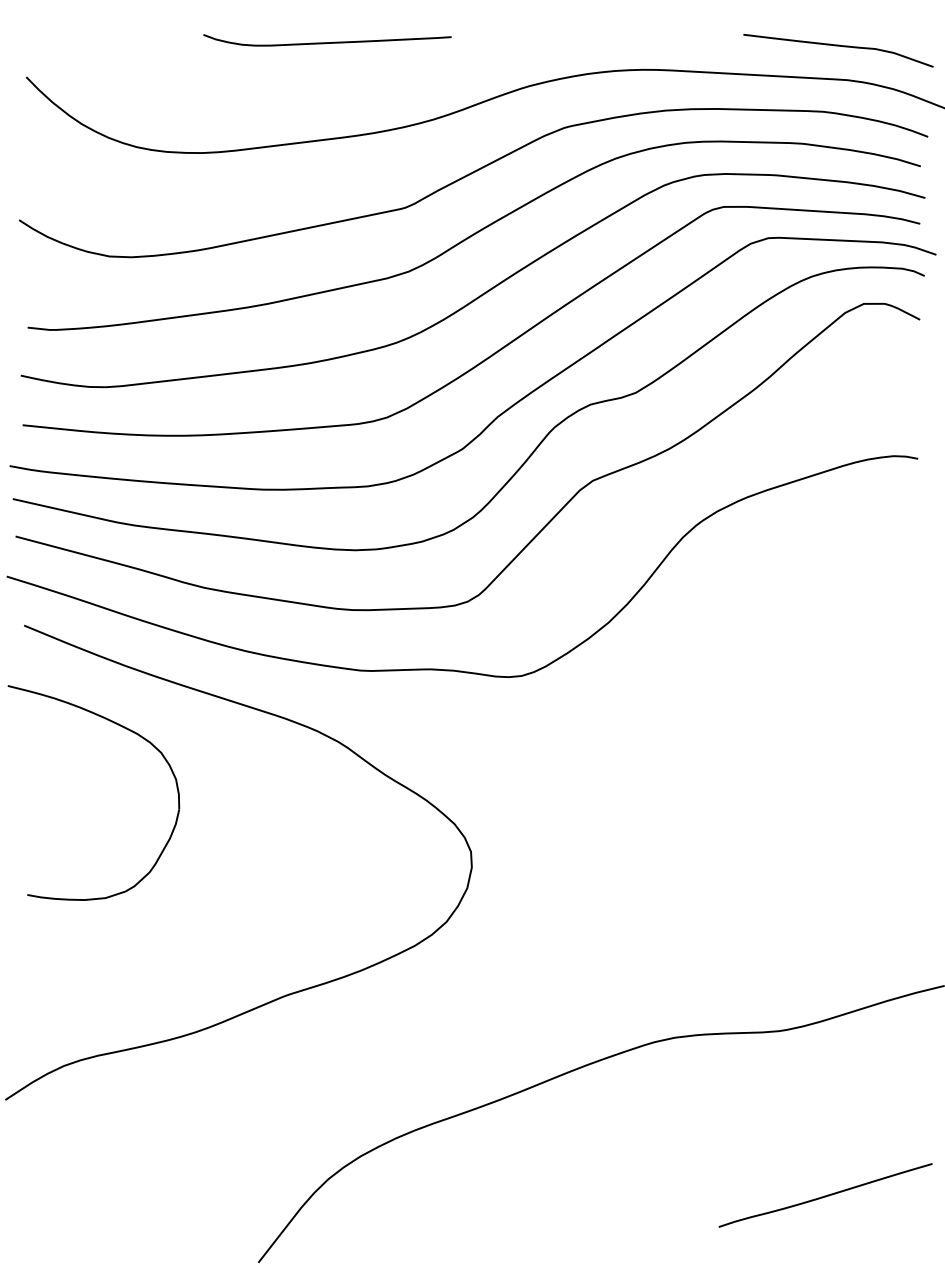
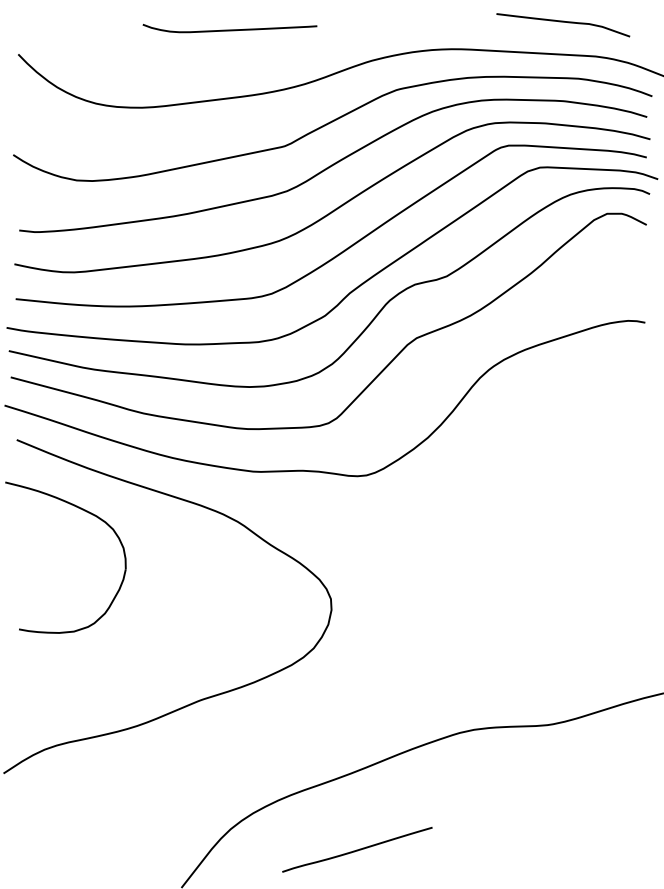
curve: (838, 46) -> (563, 22), moved
curve: (825, 1195) -> (357, 849), moved

